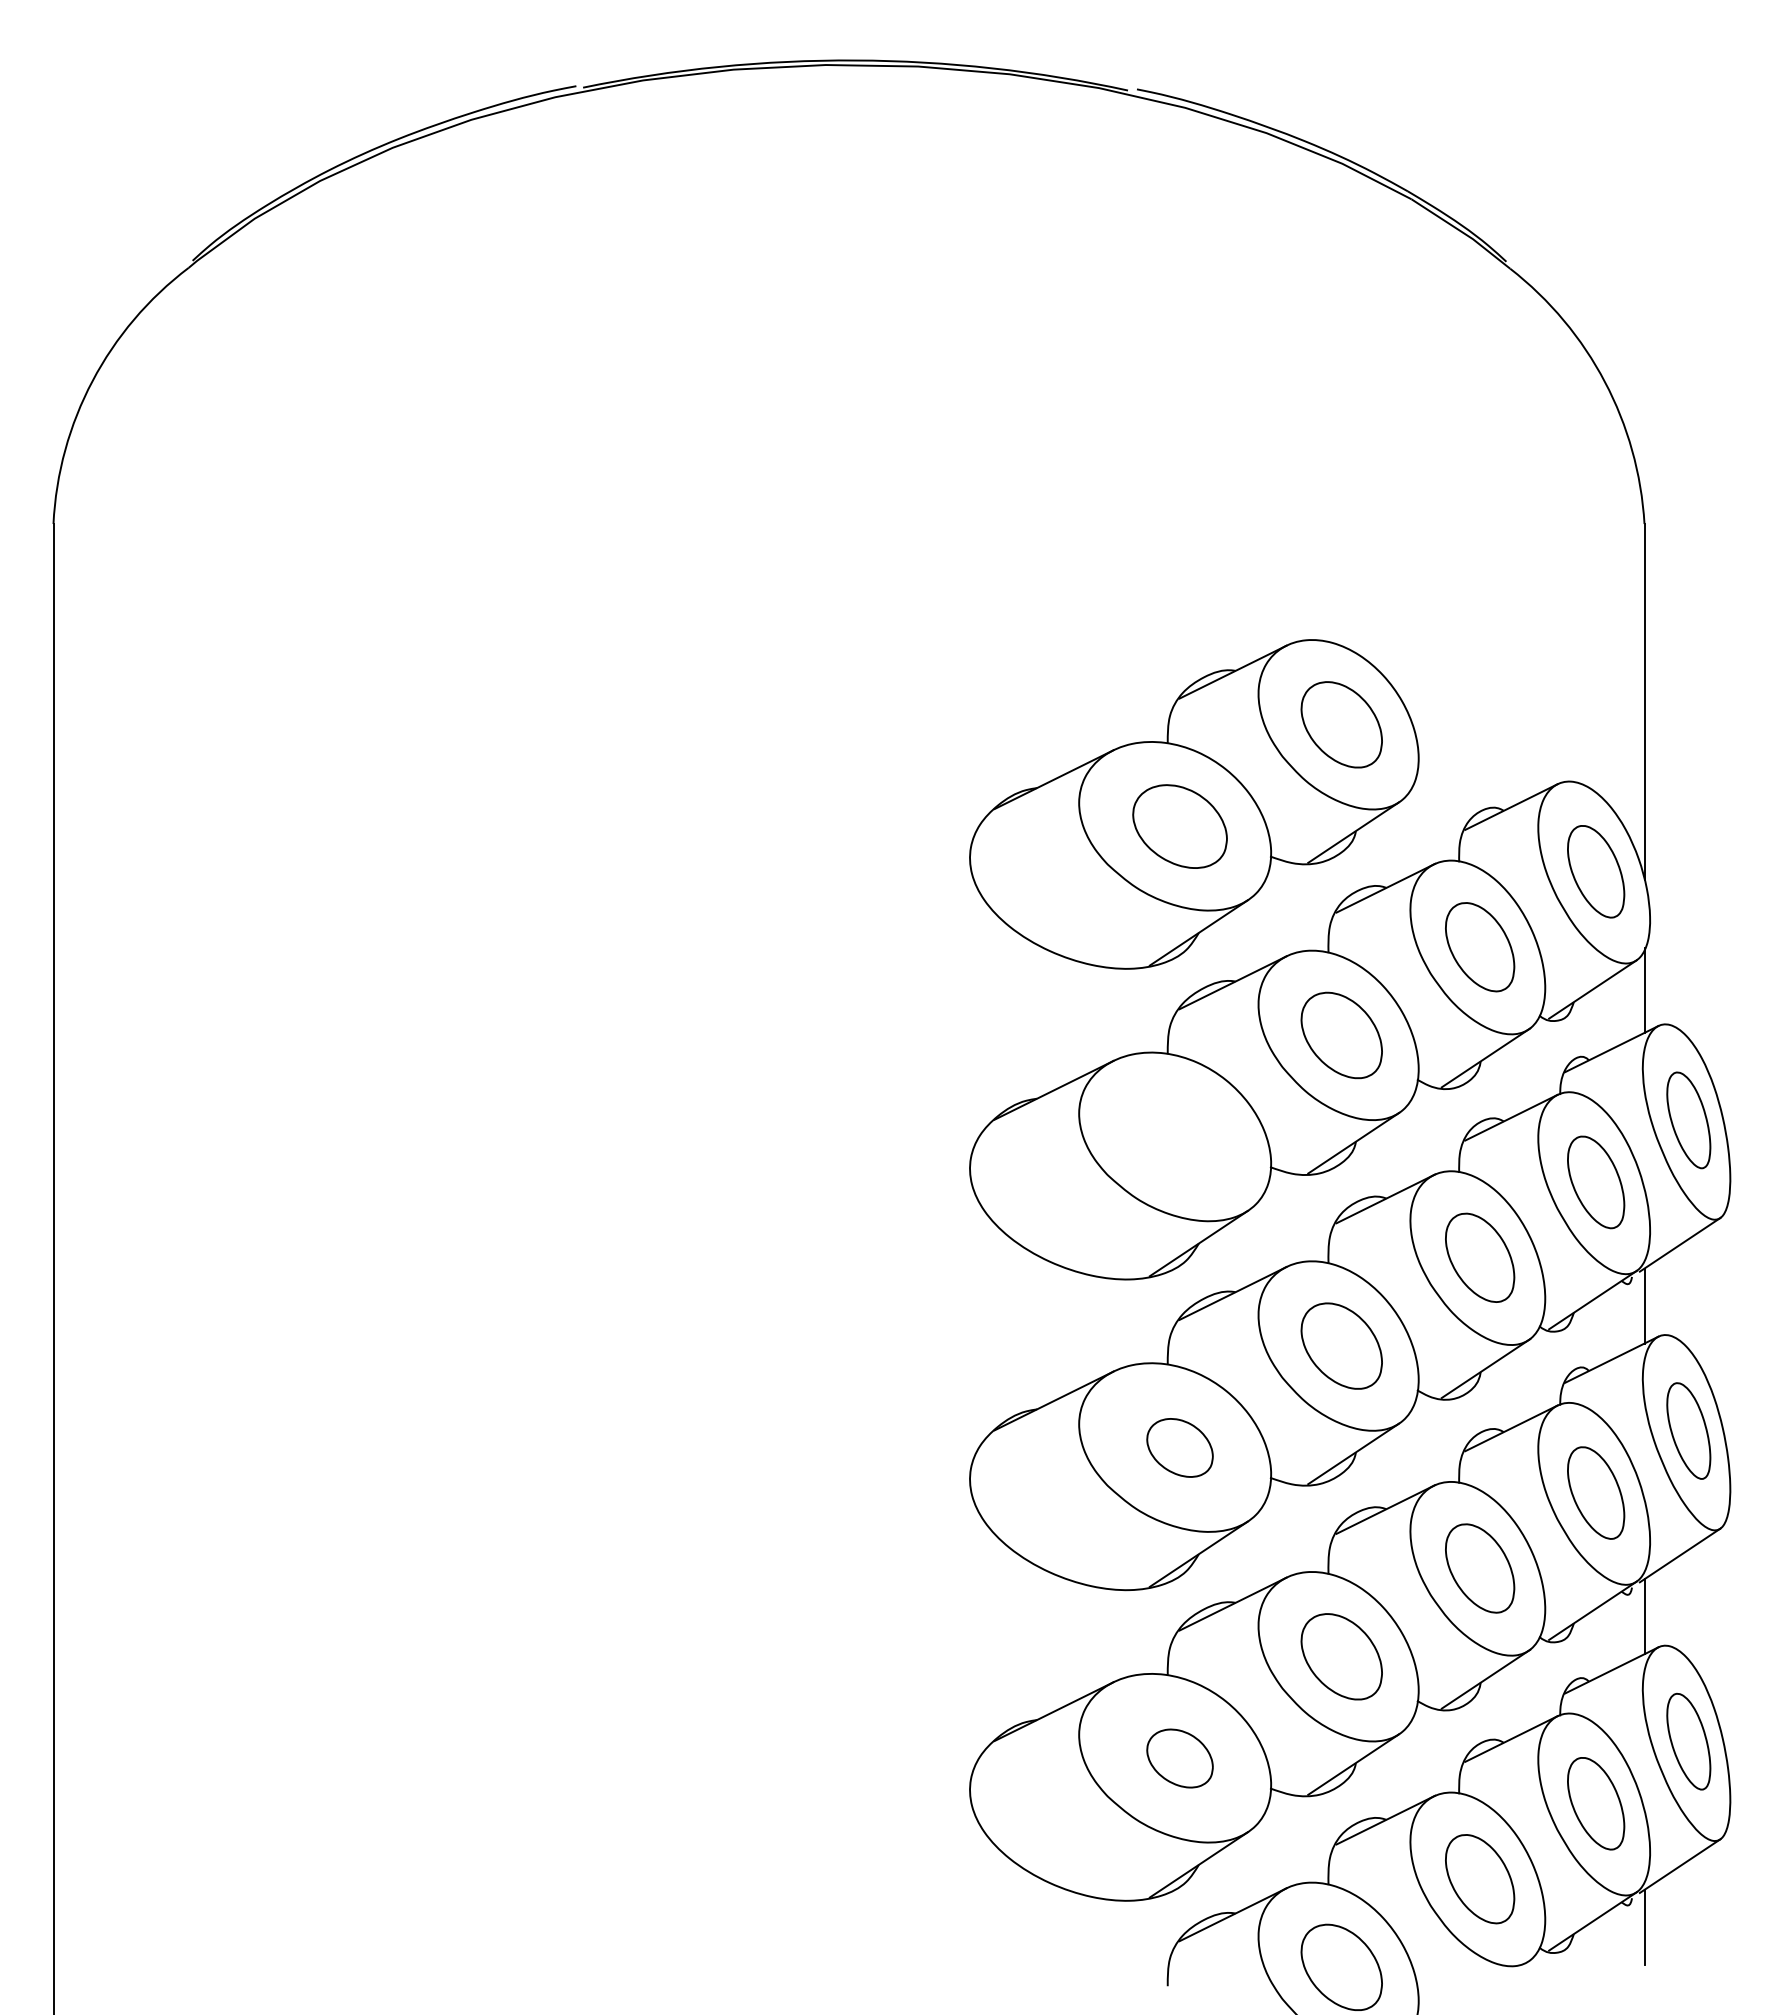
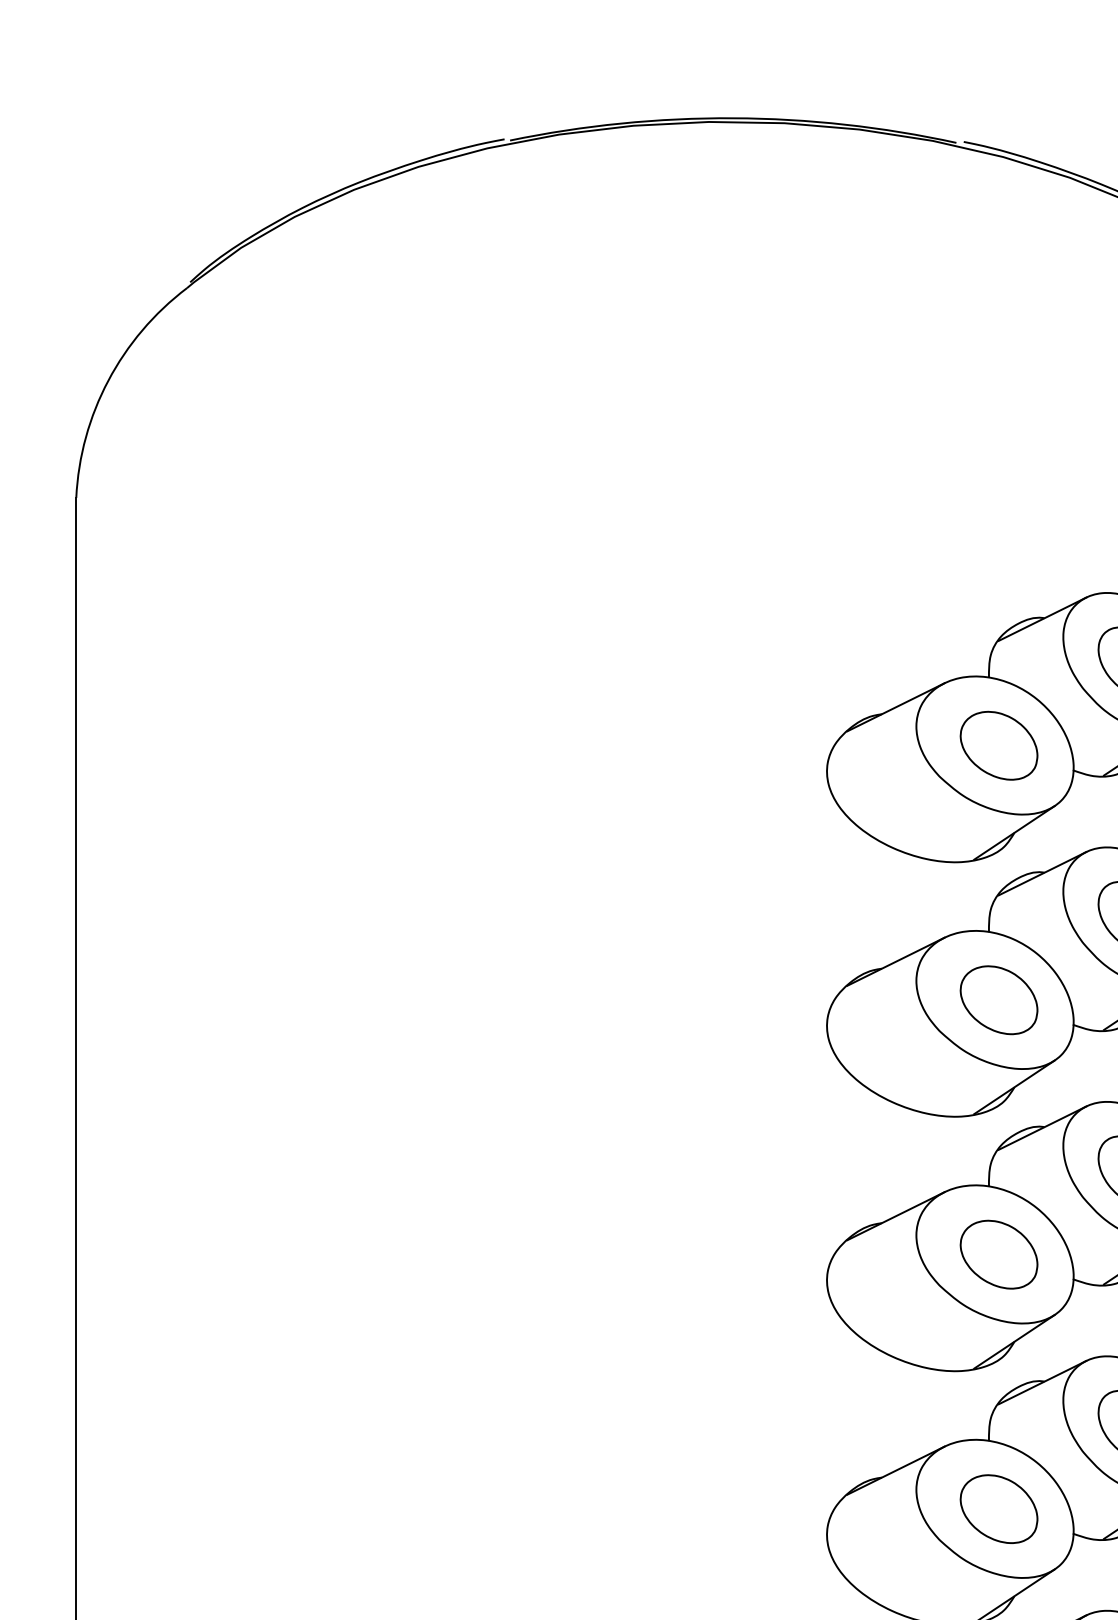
part: (1179, 1136) -> (998, 999), added
part: (1179, 1447) -> (998, 1254), size x1.43
part: (1179, 1758) -> (998, 1509), size x1.43

